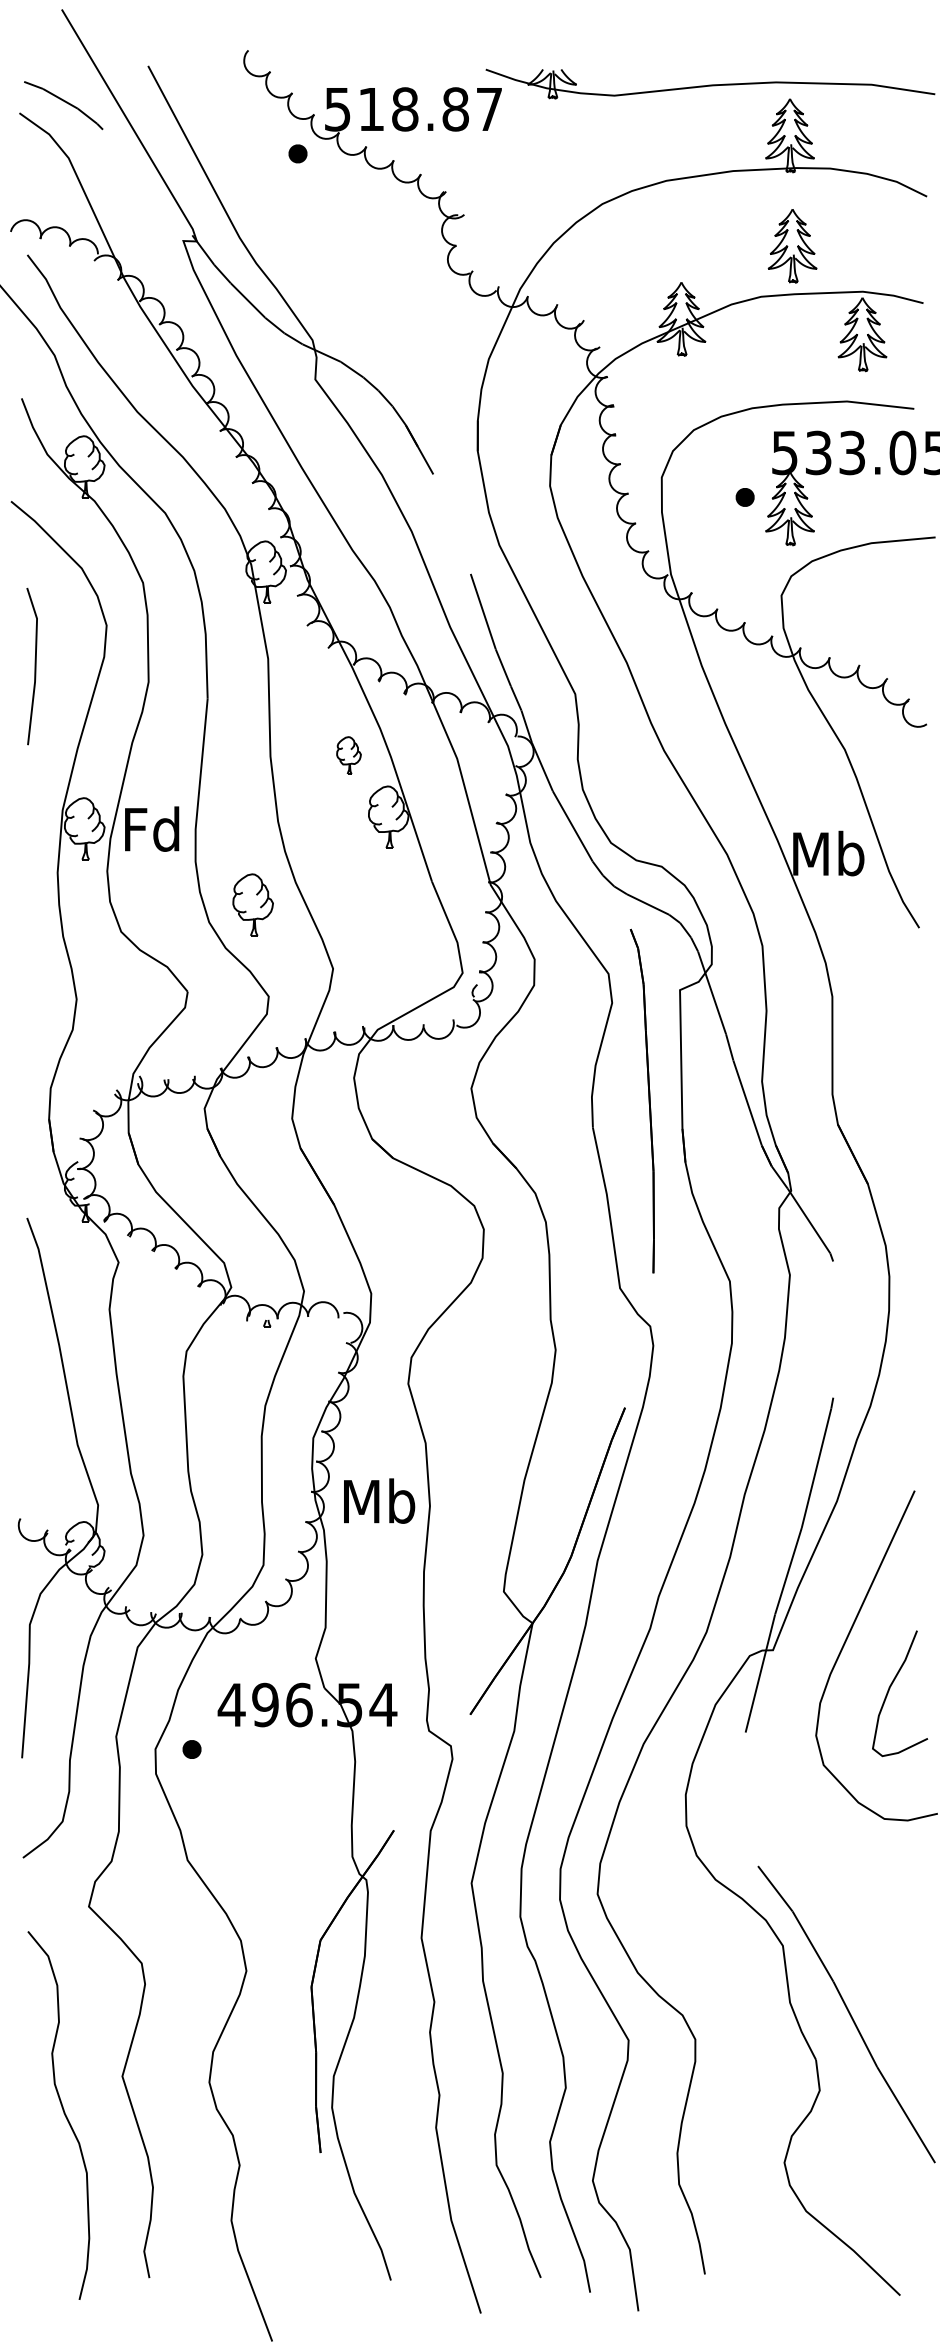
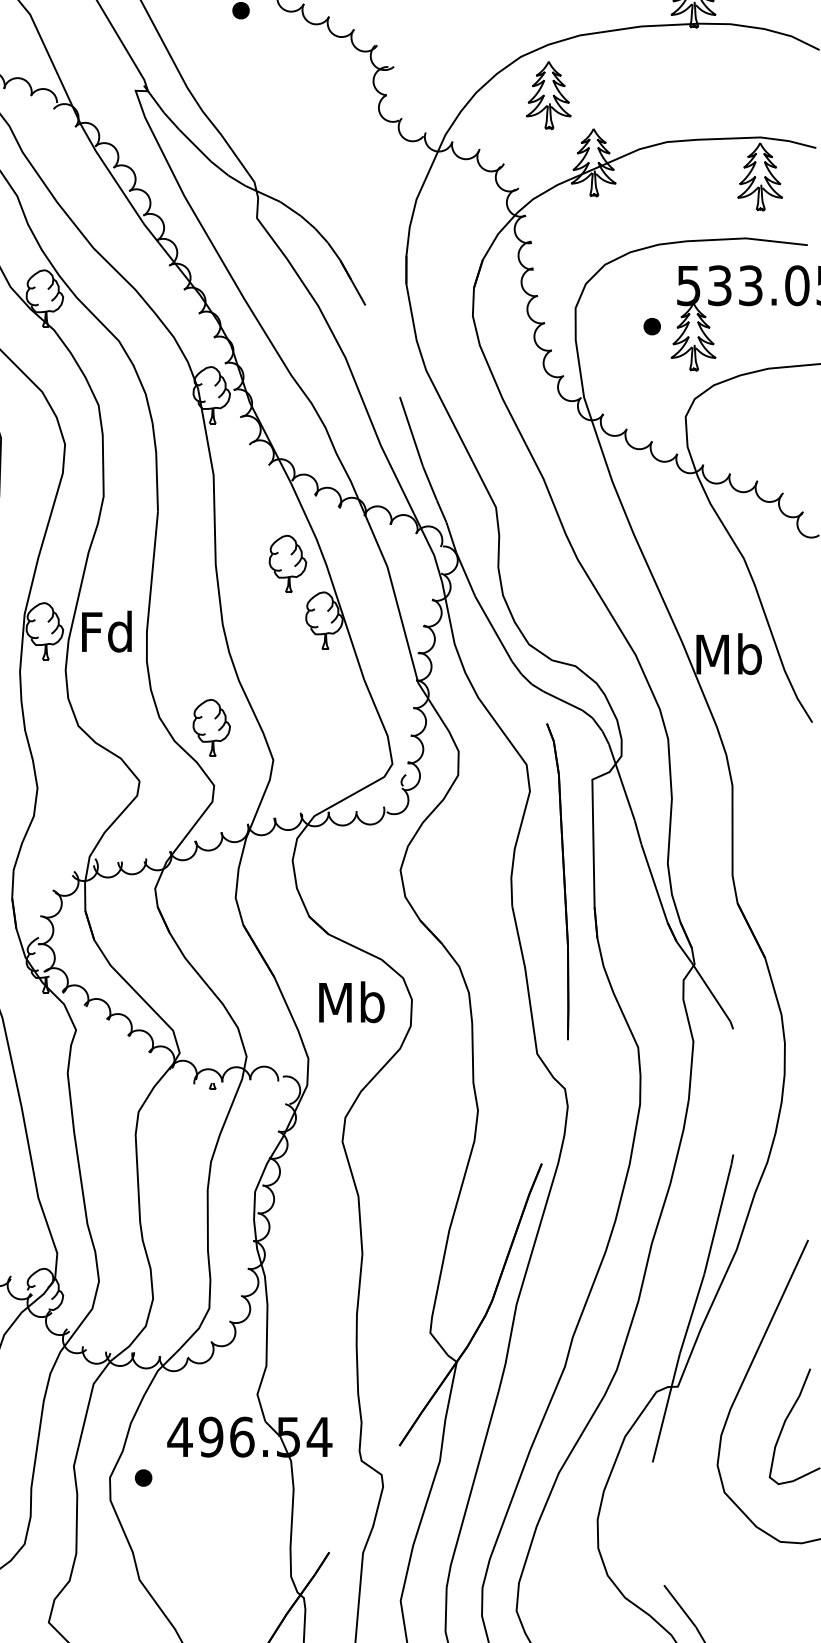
part: (792, 246) -> (548, 95), moved
part: (348, 755) -> (287, 563), size x1.67
part: (252, 904) -> (211, 727), moved
text: (379, 1500) -> (351, 1001), moved

